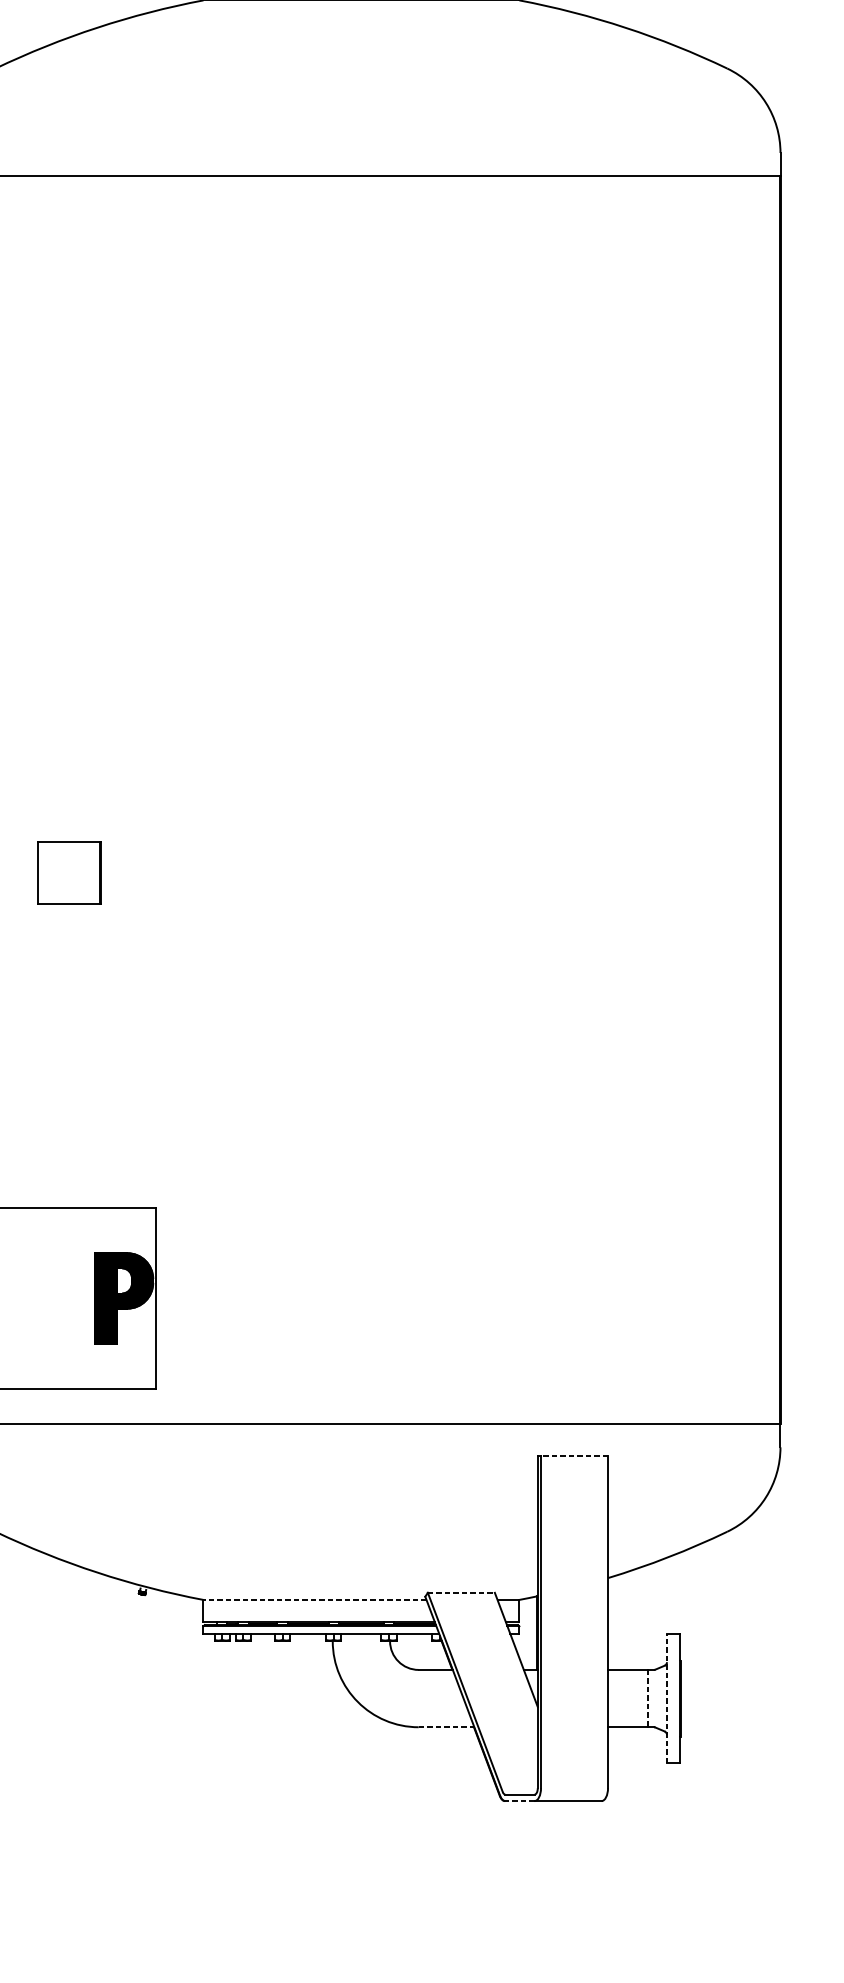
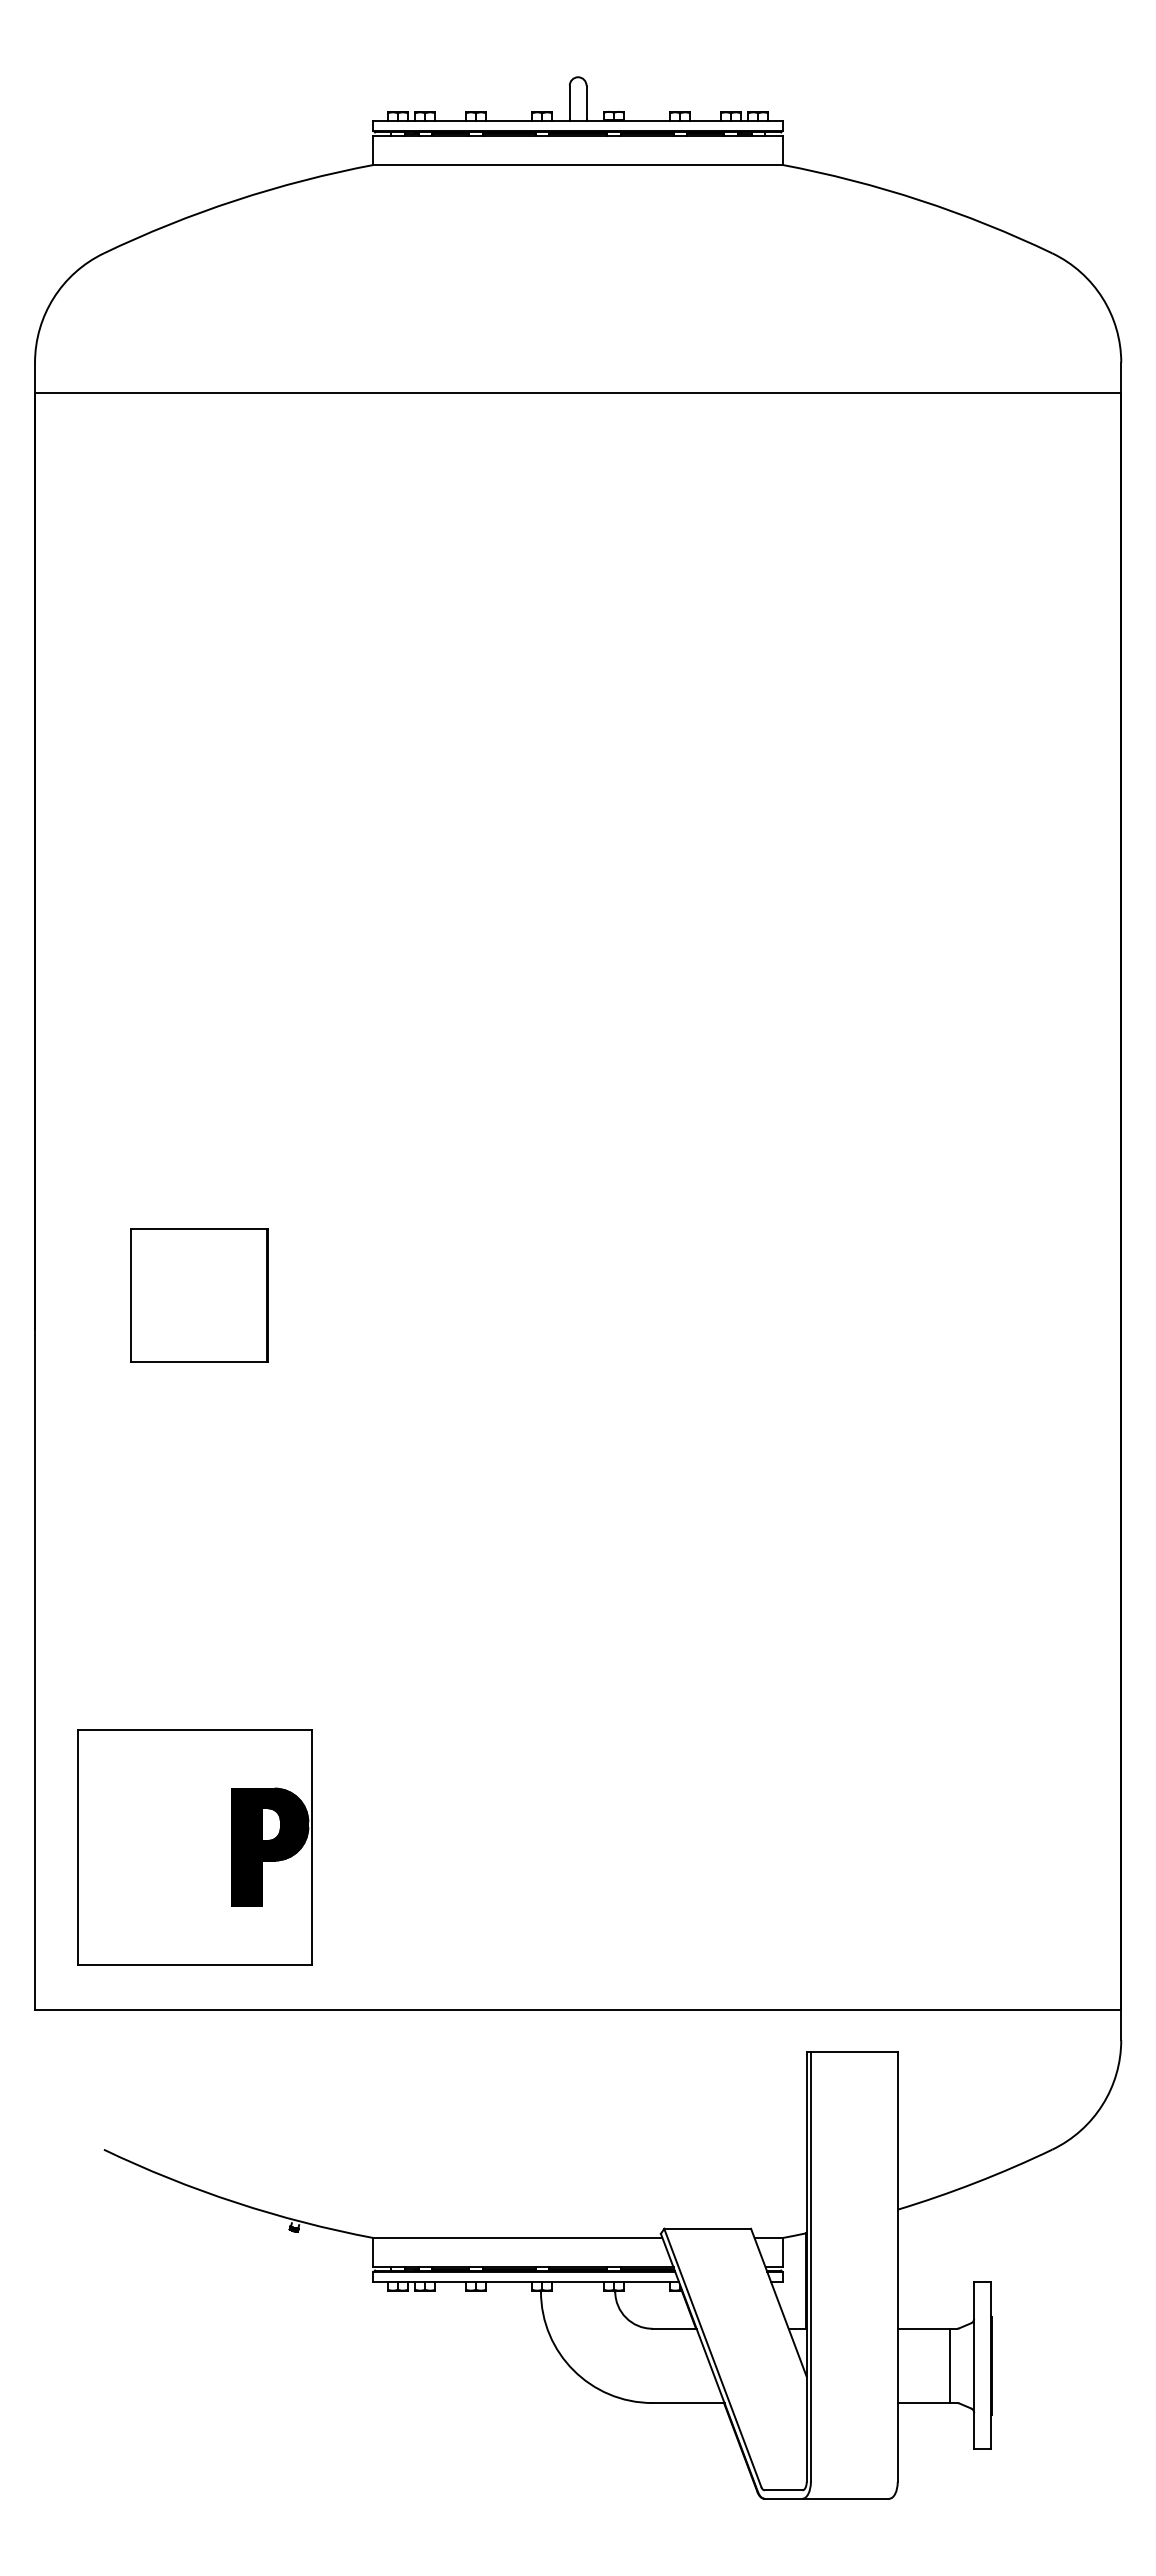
part: (69, 872) -> (199, 1295), size x1.67
line: (573, 1456) -> (853, 2051), dashed -> solid
line: (462, 1592) -> (708, 2228), dashed -> solid
line: (314, 1600) -> (517, 2238), dashed -> solid
line: (667, 1698) -> (974, 2365), dashed -> solid
line: (647, 1699) -> (949, 2366), dashed -> solid
line: (446, 1727) -> (688, 2403), dashed -> solid
line: (519, 1800) -> (783, 2498), dashed -> solid

